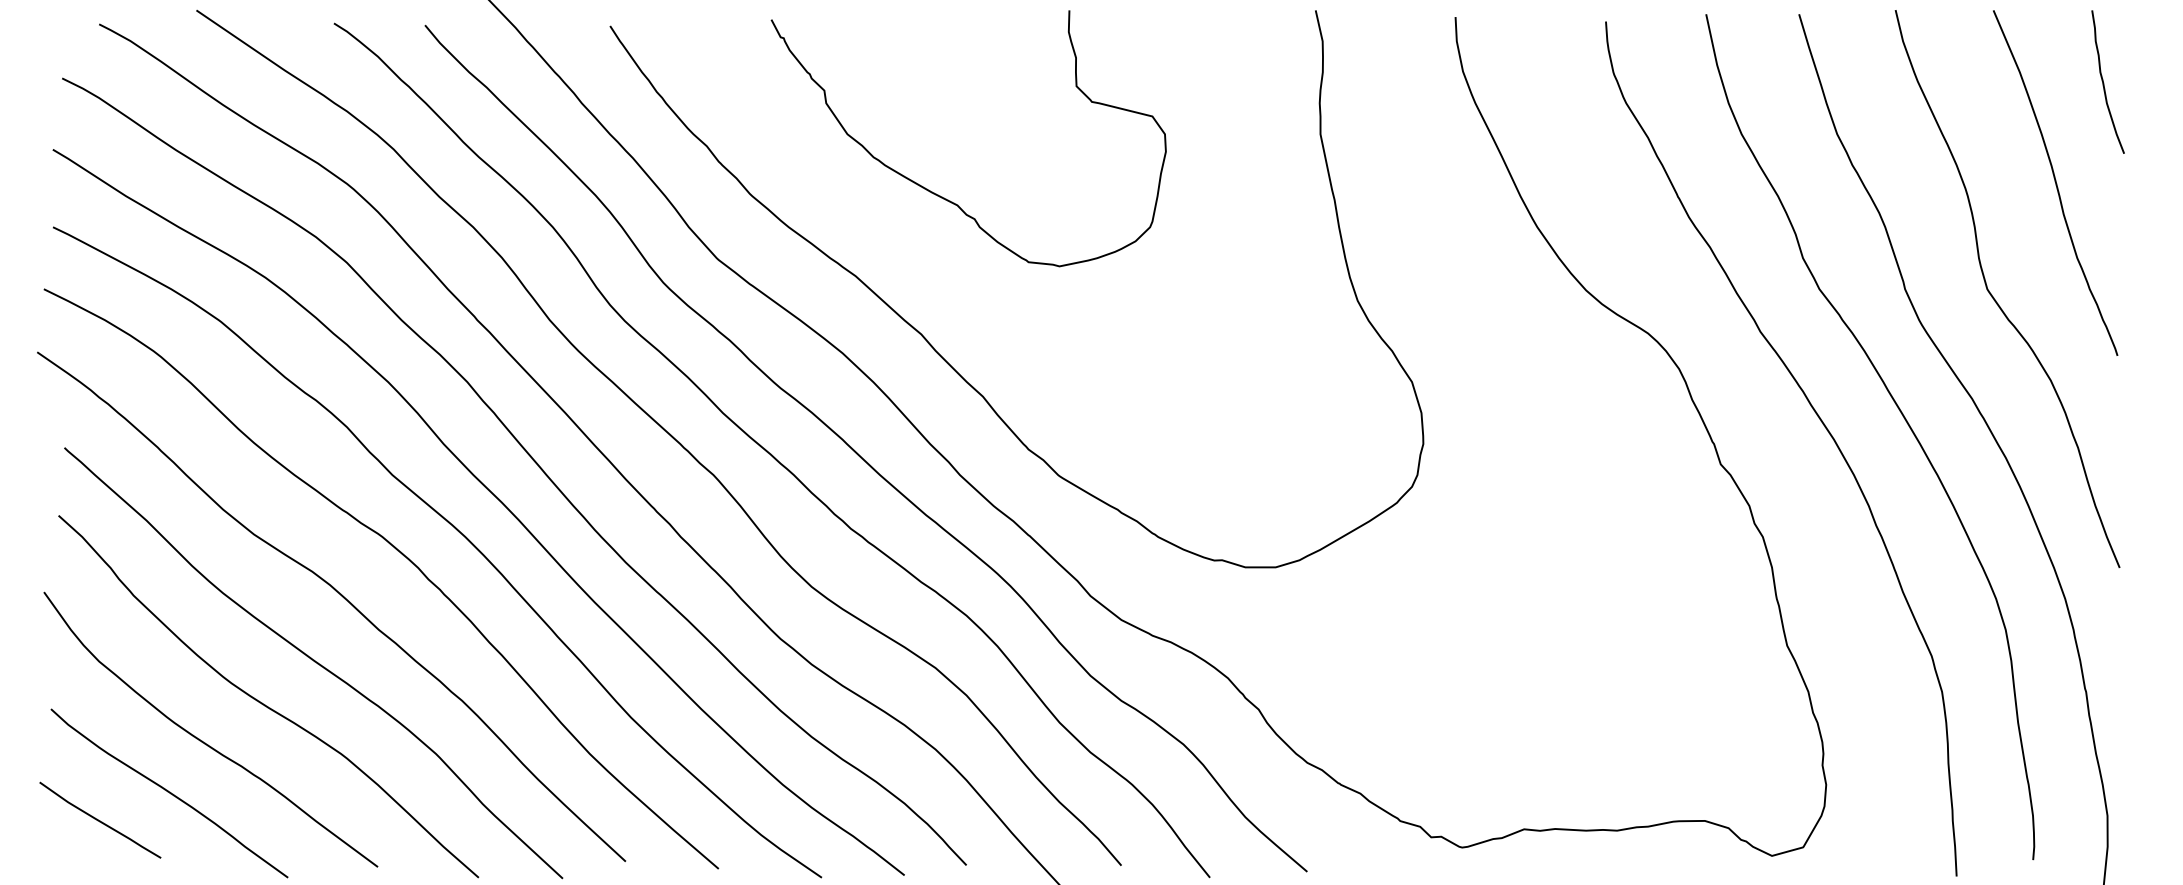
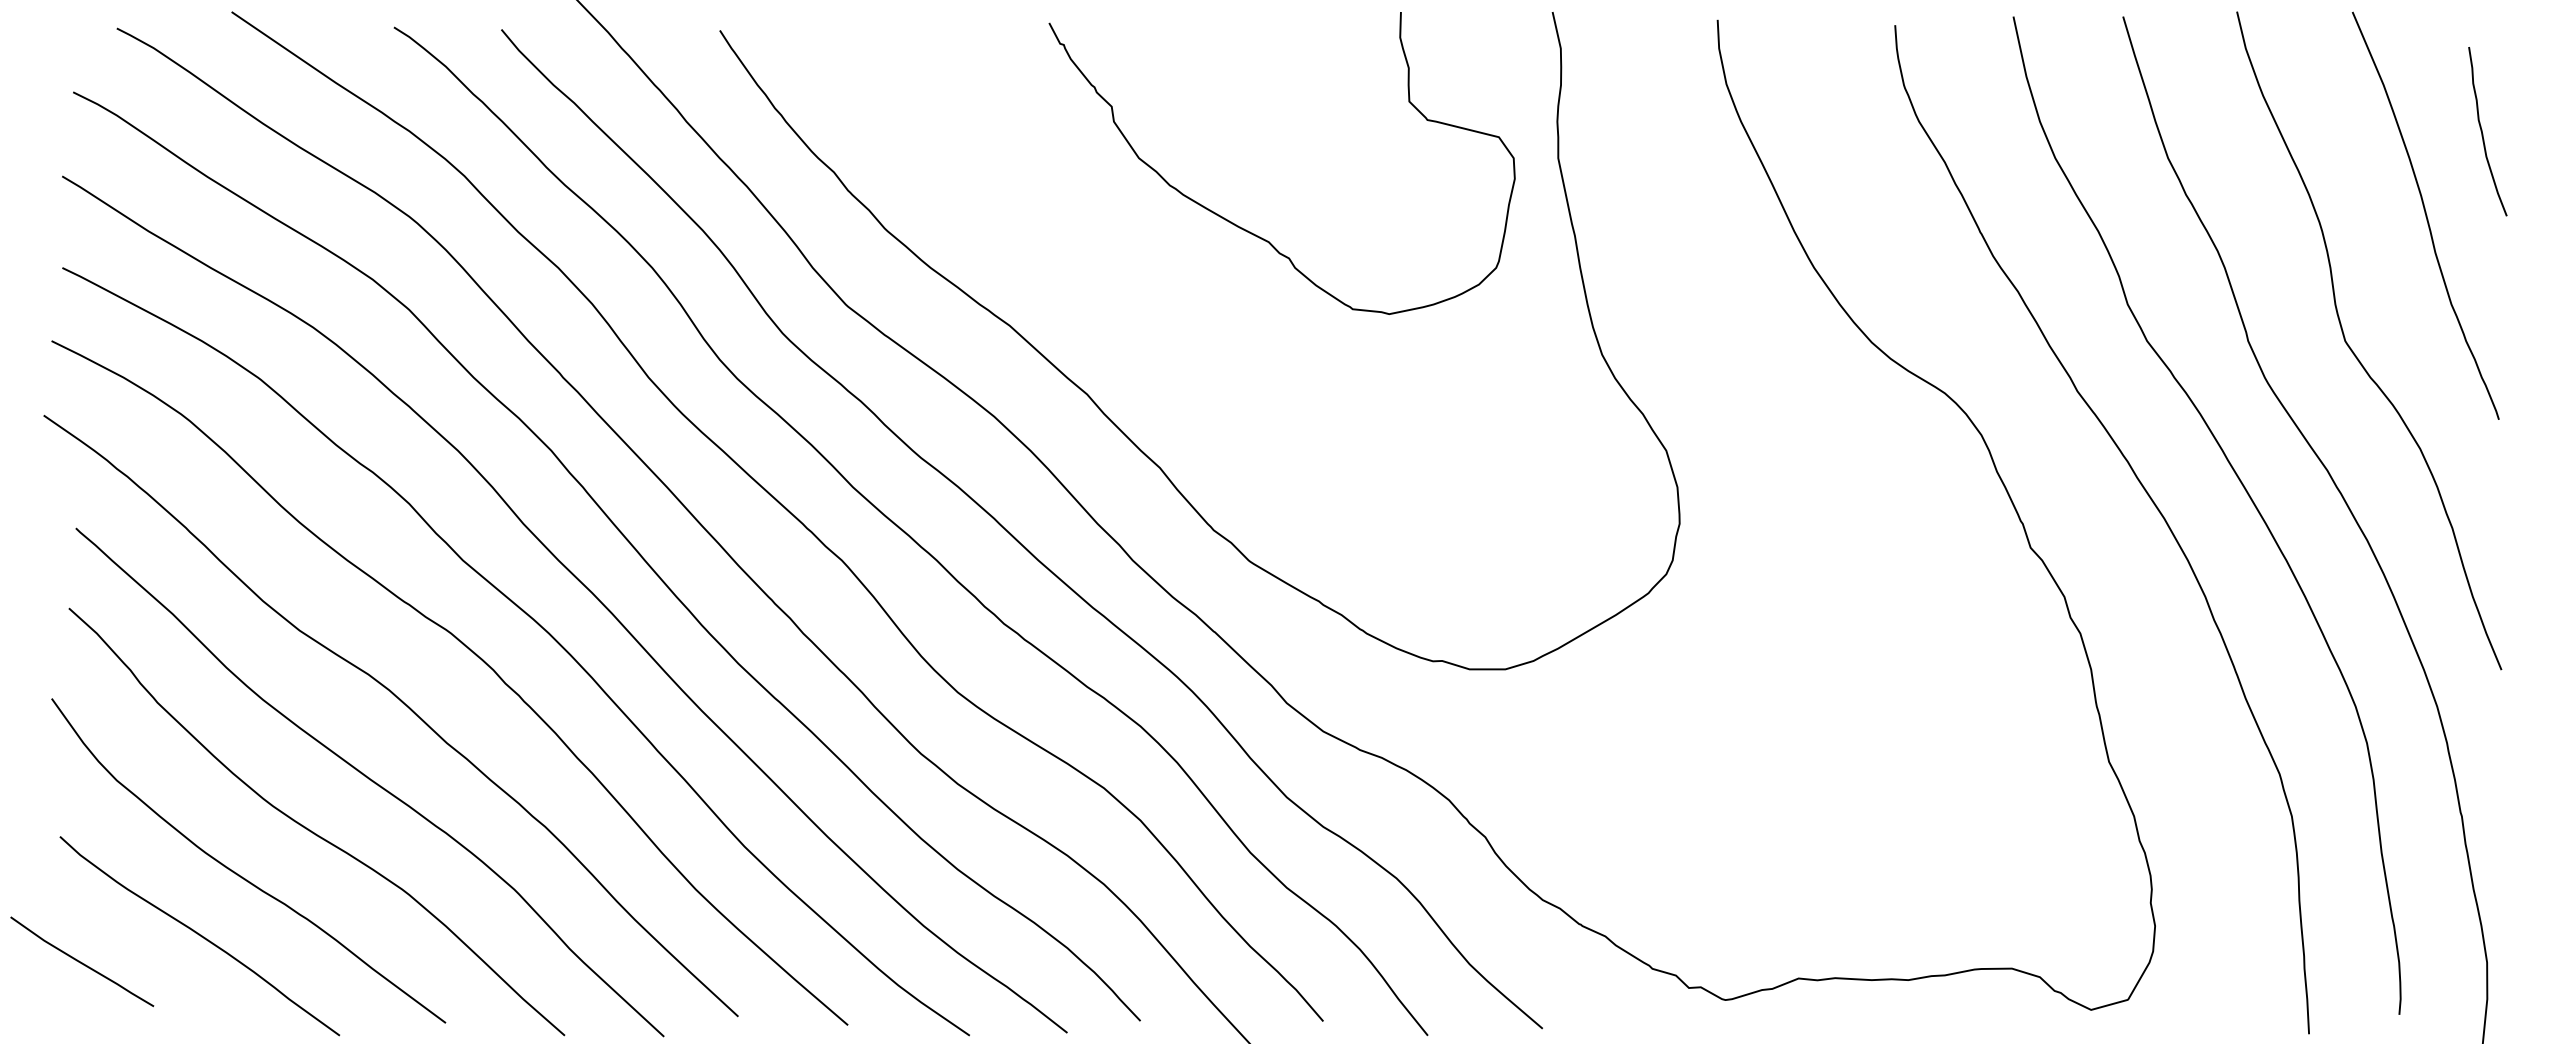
curve: (2104, 83) -> (2483, 133), moved
curve: (940, 195) -> (1248, 230), moved
curve: (100, 820) -> (82, 962), moved

